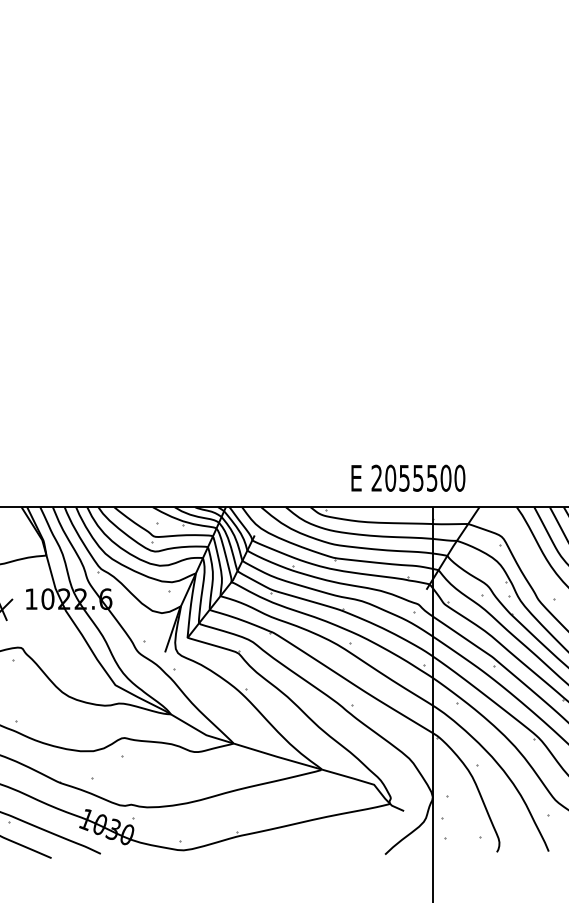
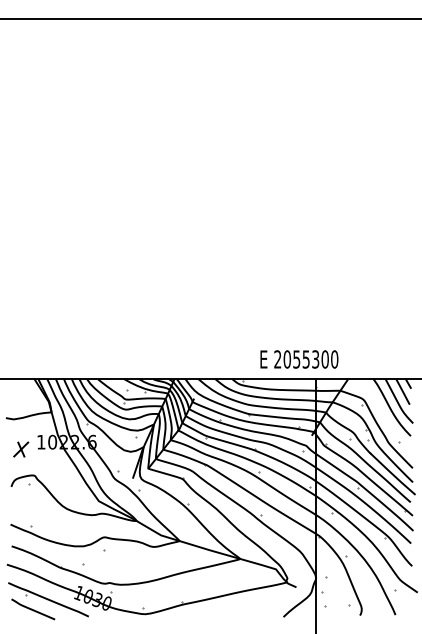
text: (431, 476) -> (315, 358), 2055500 -> 2055300

